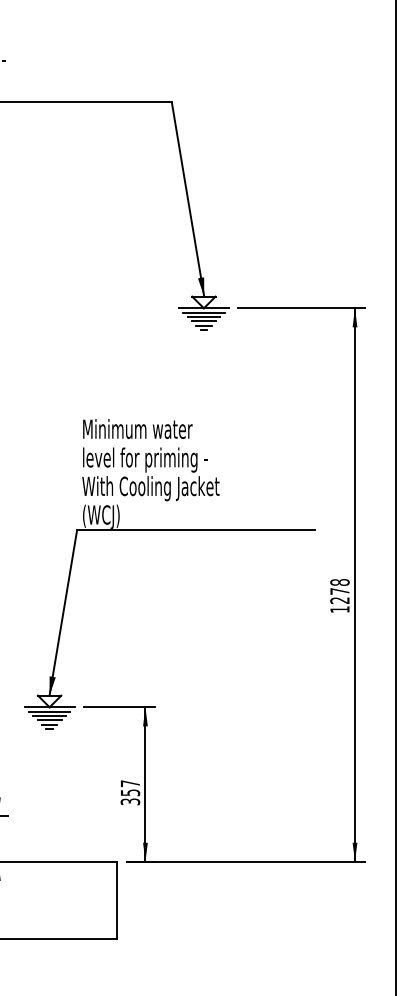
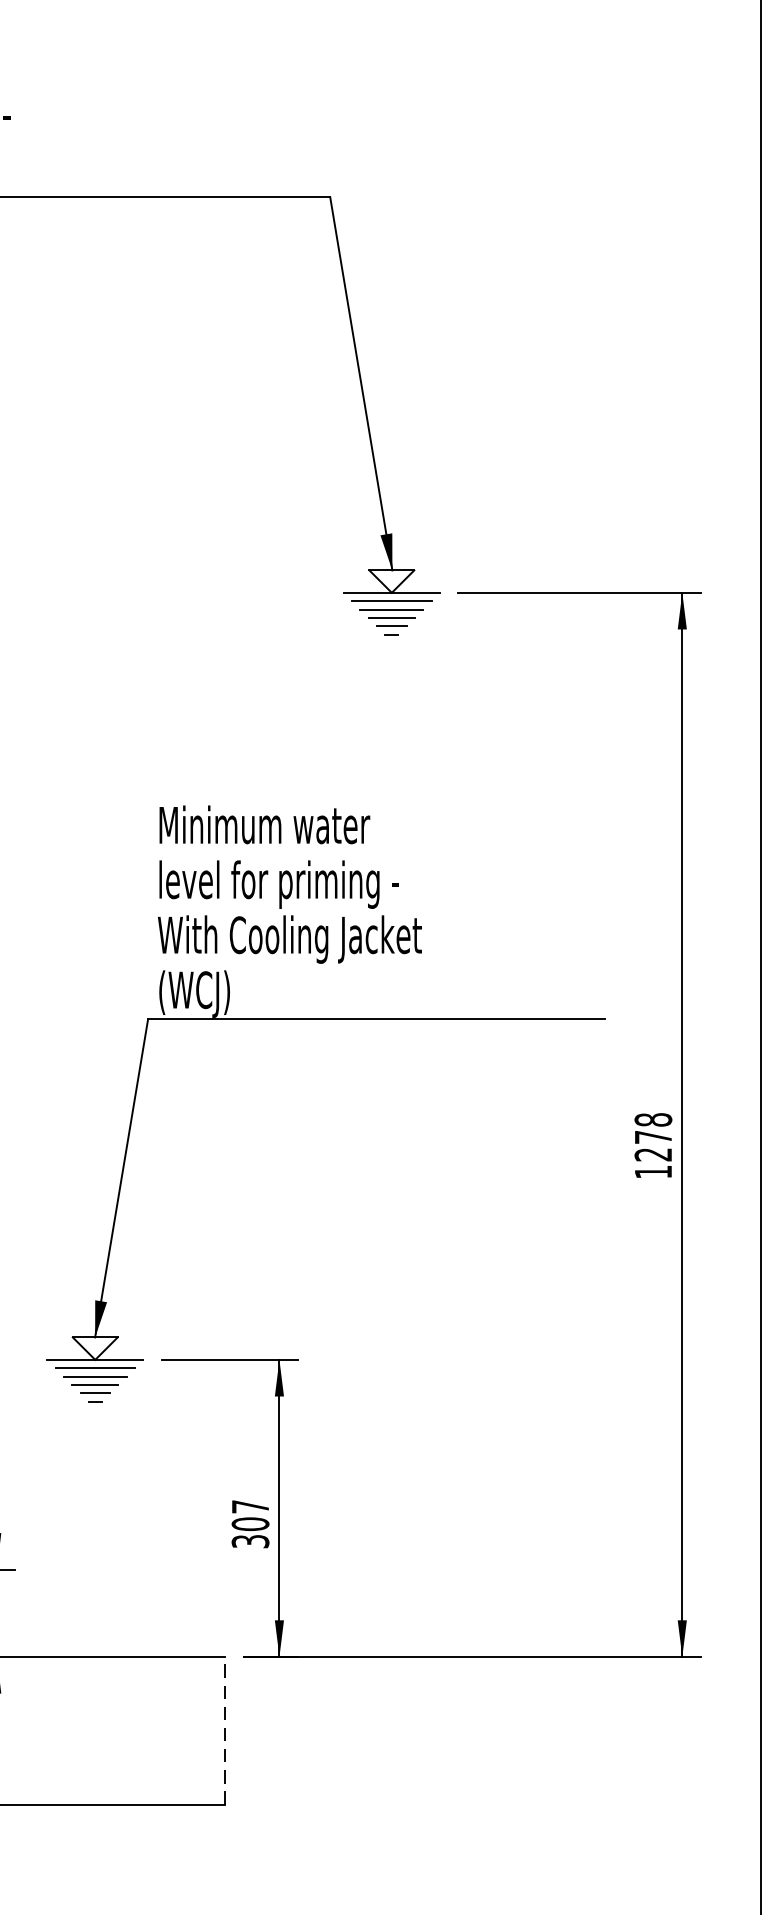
text: (130, 792) -> (250, 1523), 357 -> 307
line: (117, 899) -> (225, 1729), solid -> dashed

